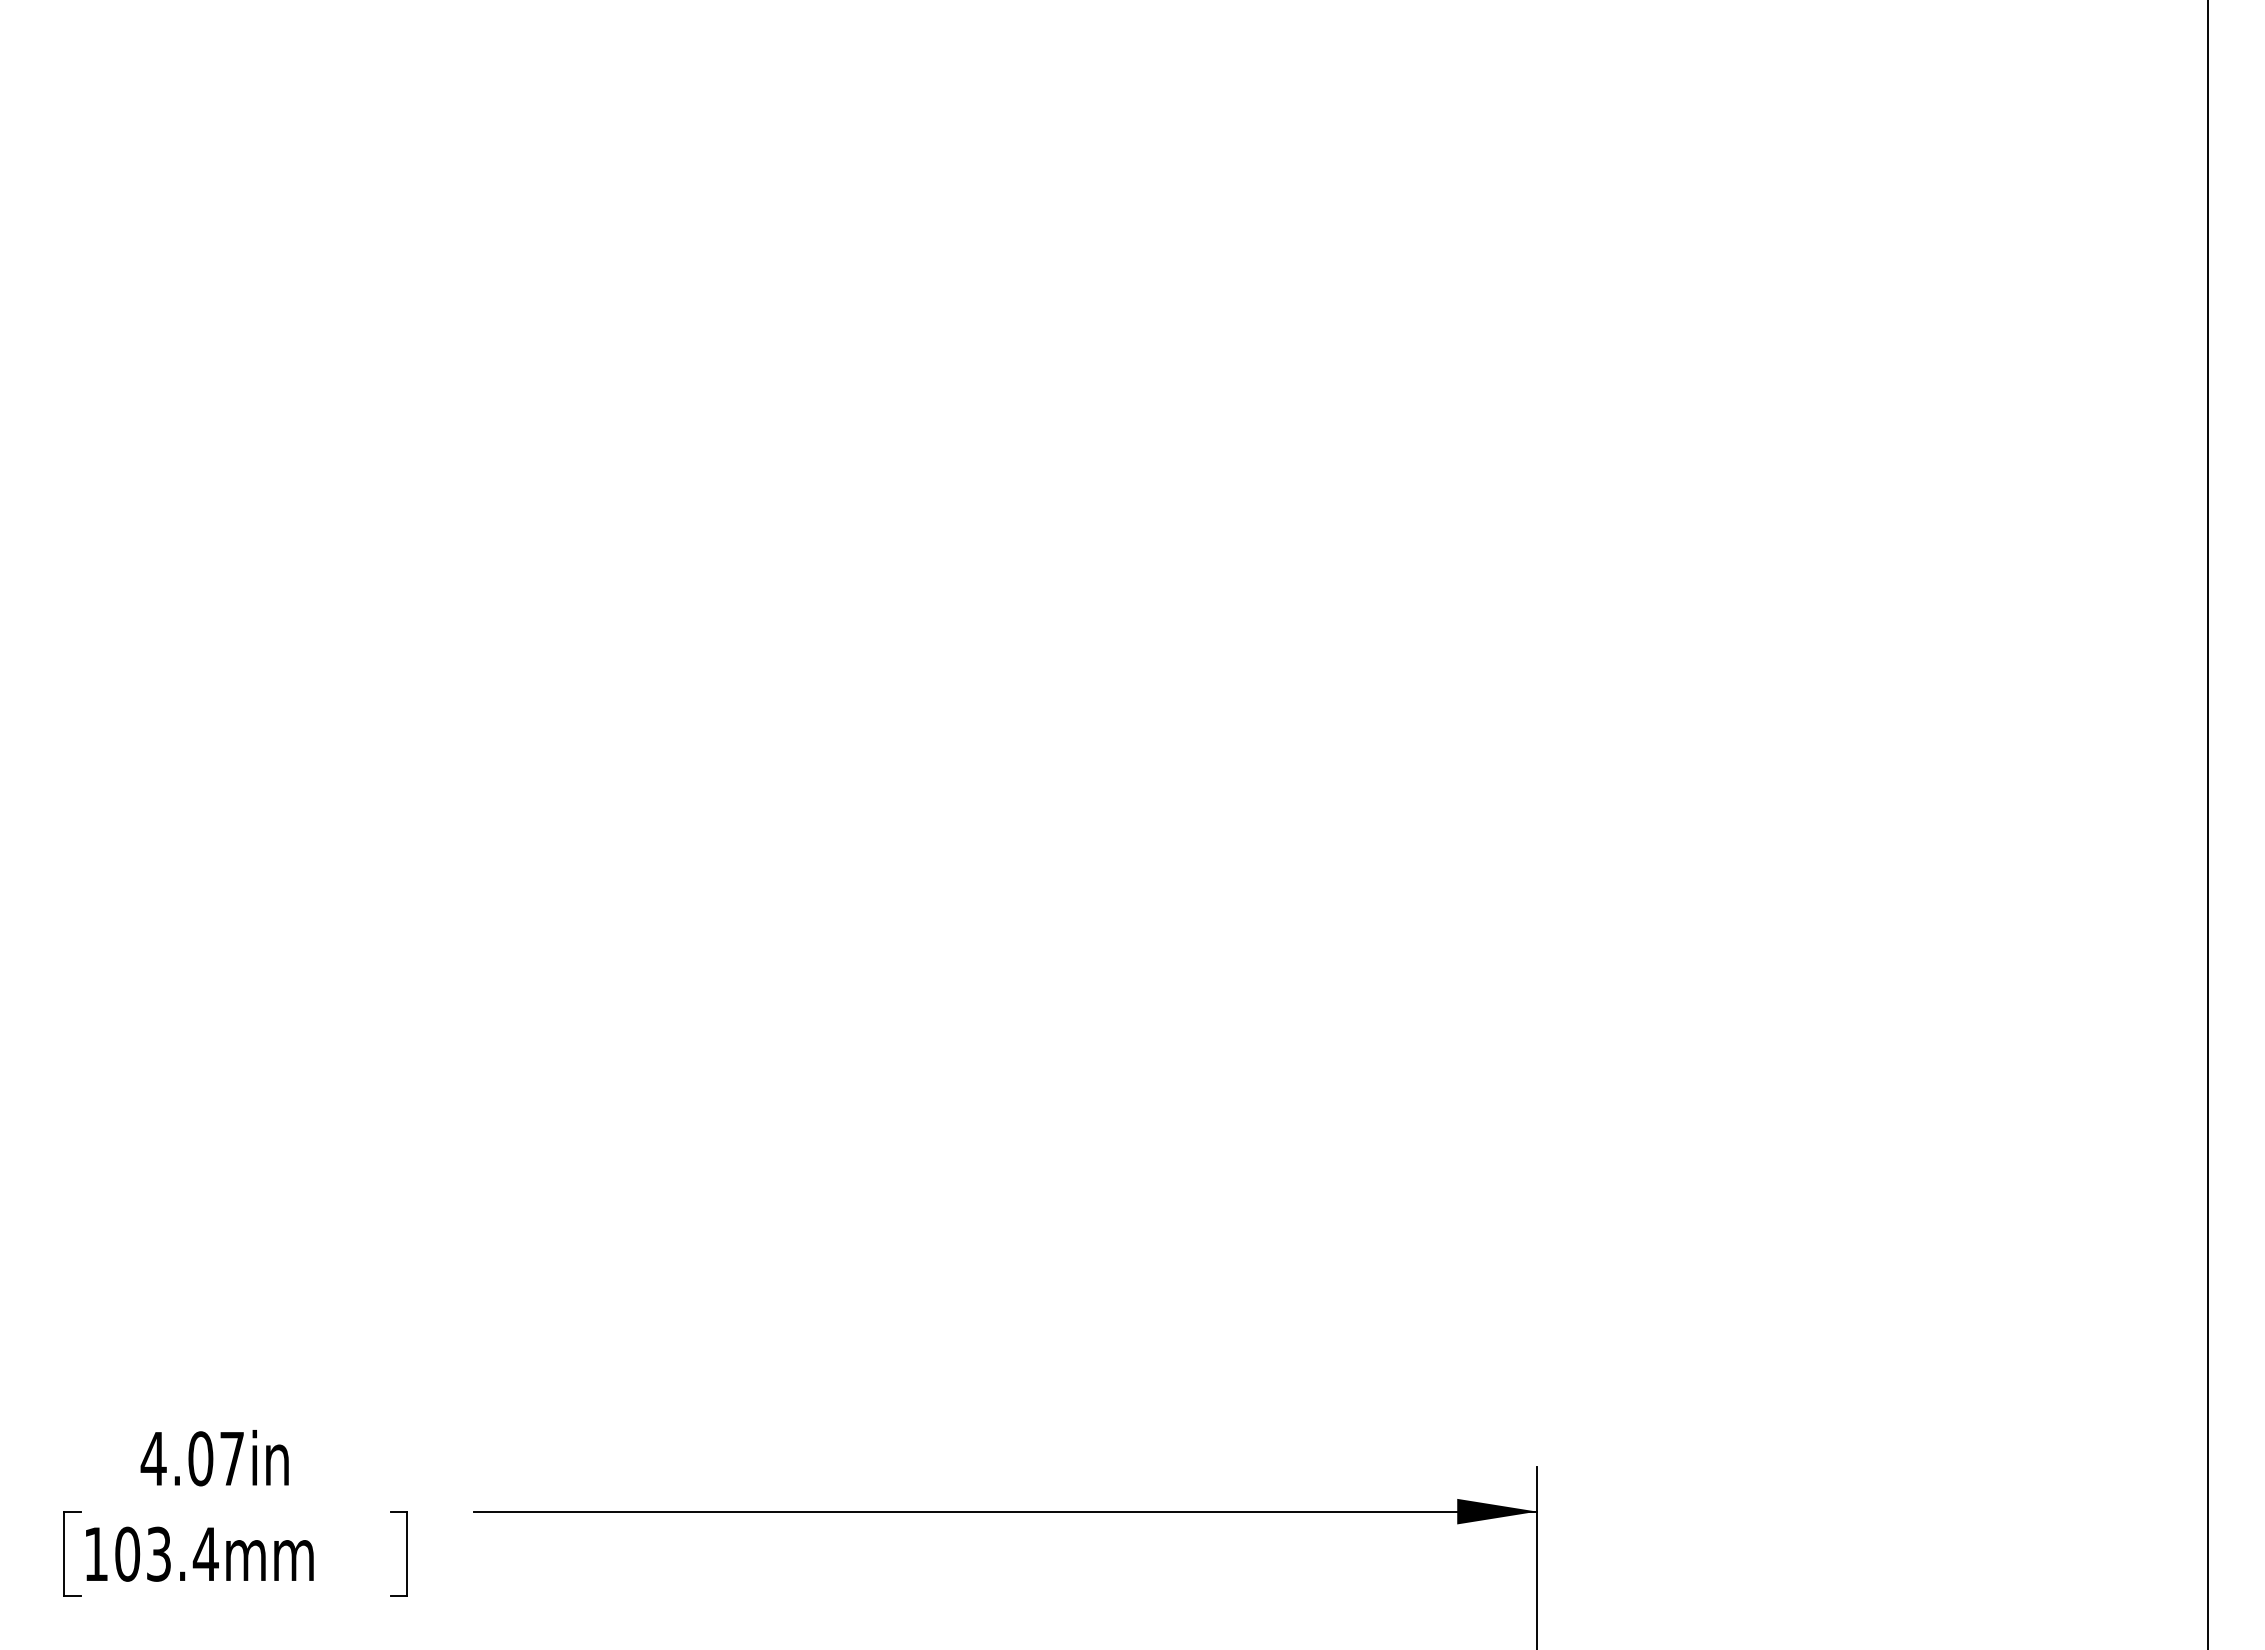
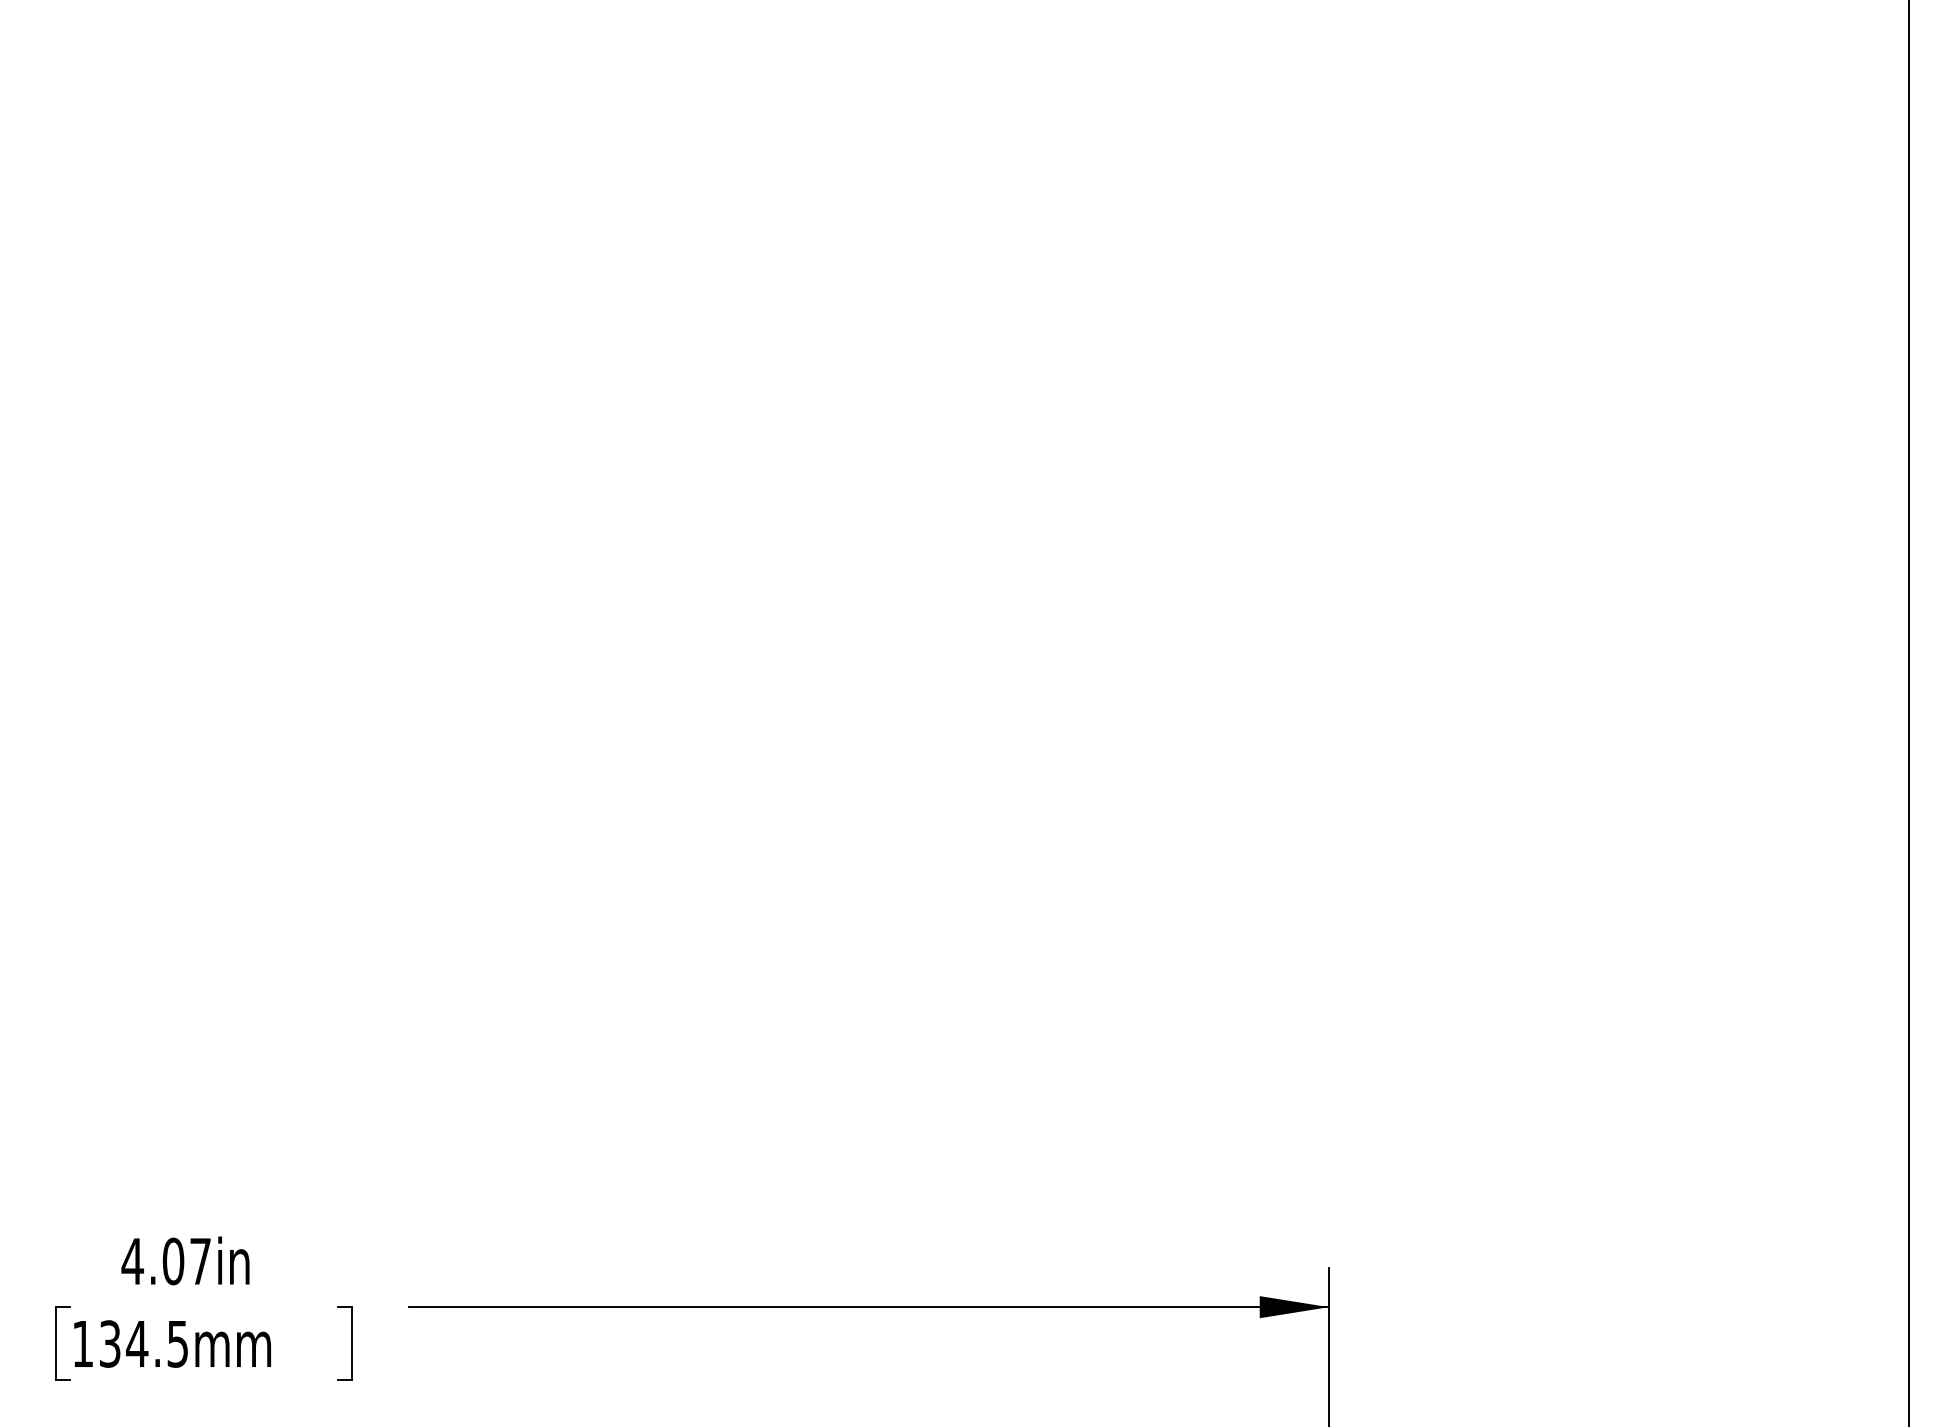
text: (166, 1553) -> (143, 1343), 103.4mm -> 134.5mm

